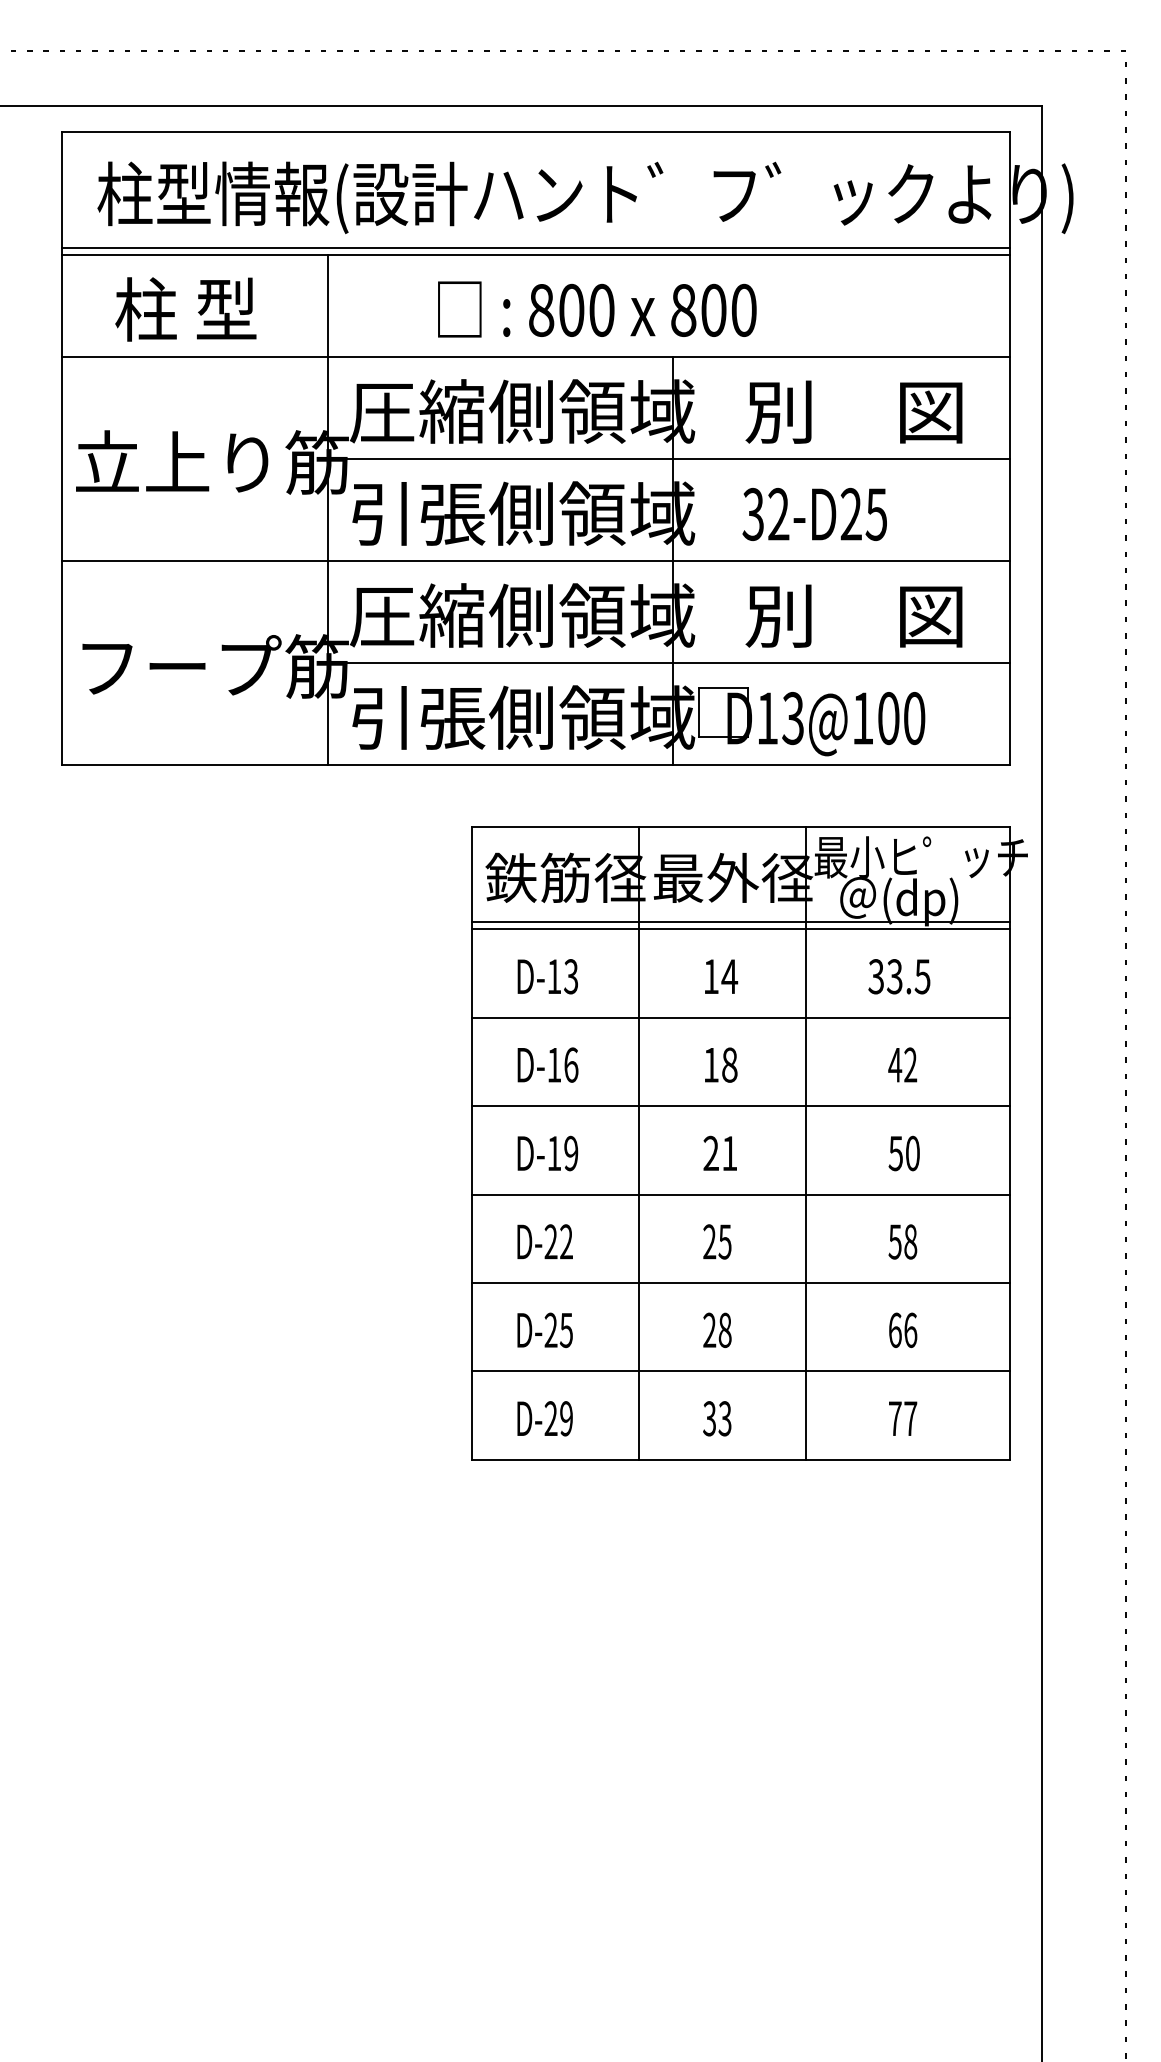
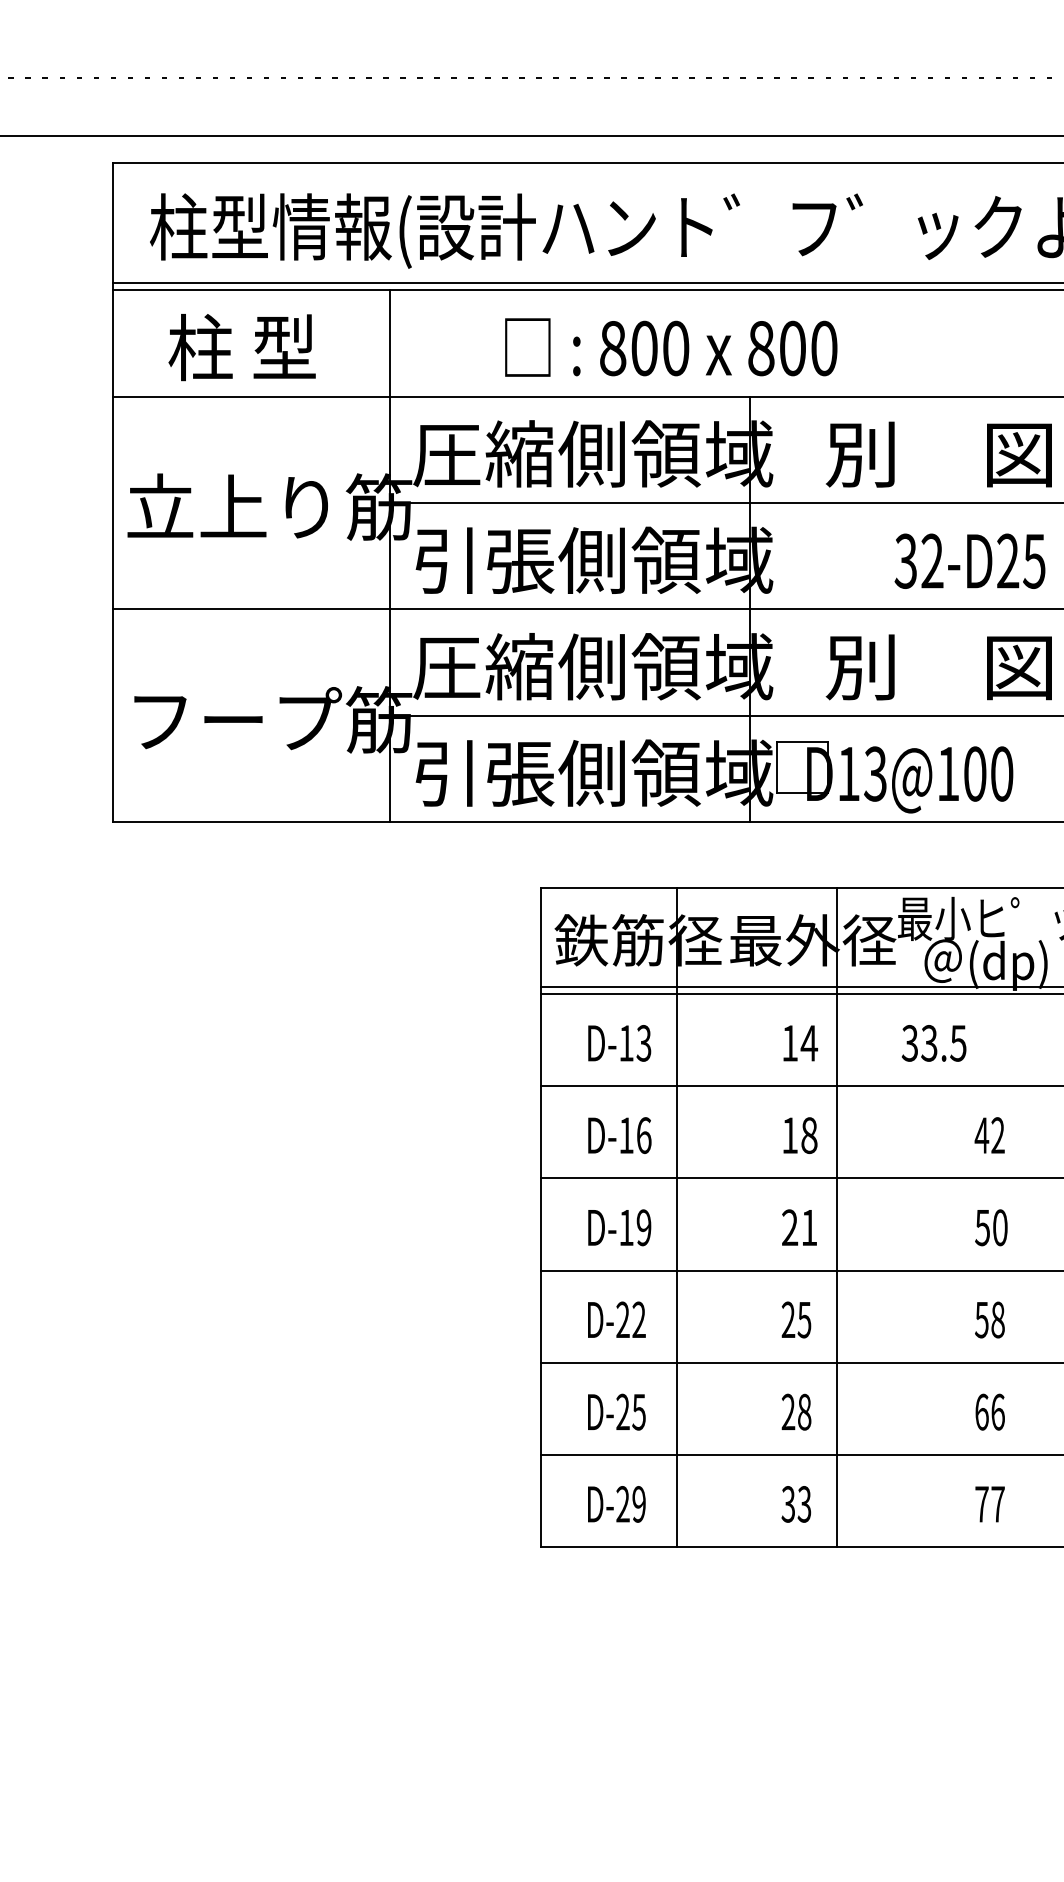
text: (814, 514) -> (969, 561), moved
text: (899, 976) -> (934, 1043), moved
line: (638, 1143) -> (676, 1217), moved
line: (806, 1143) -> (837, 1217), moved

